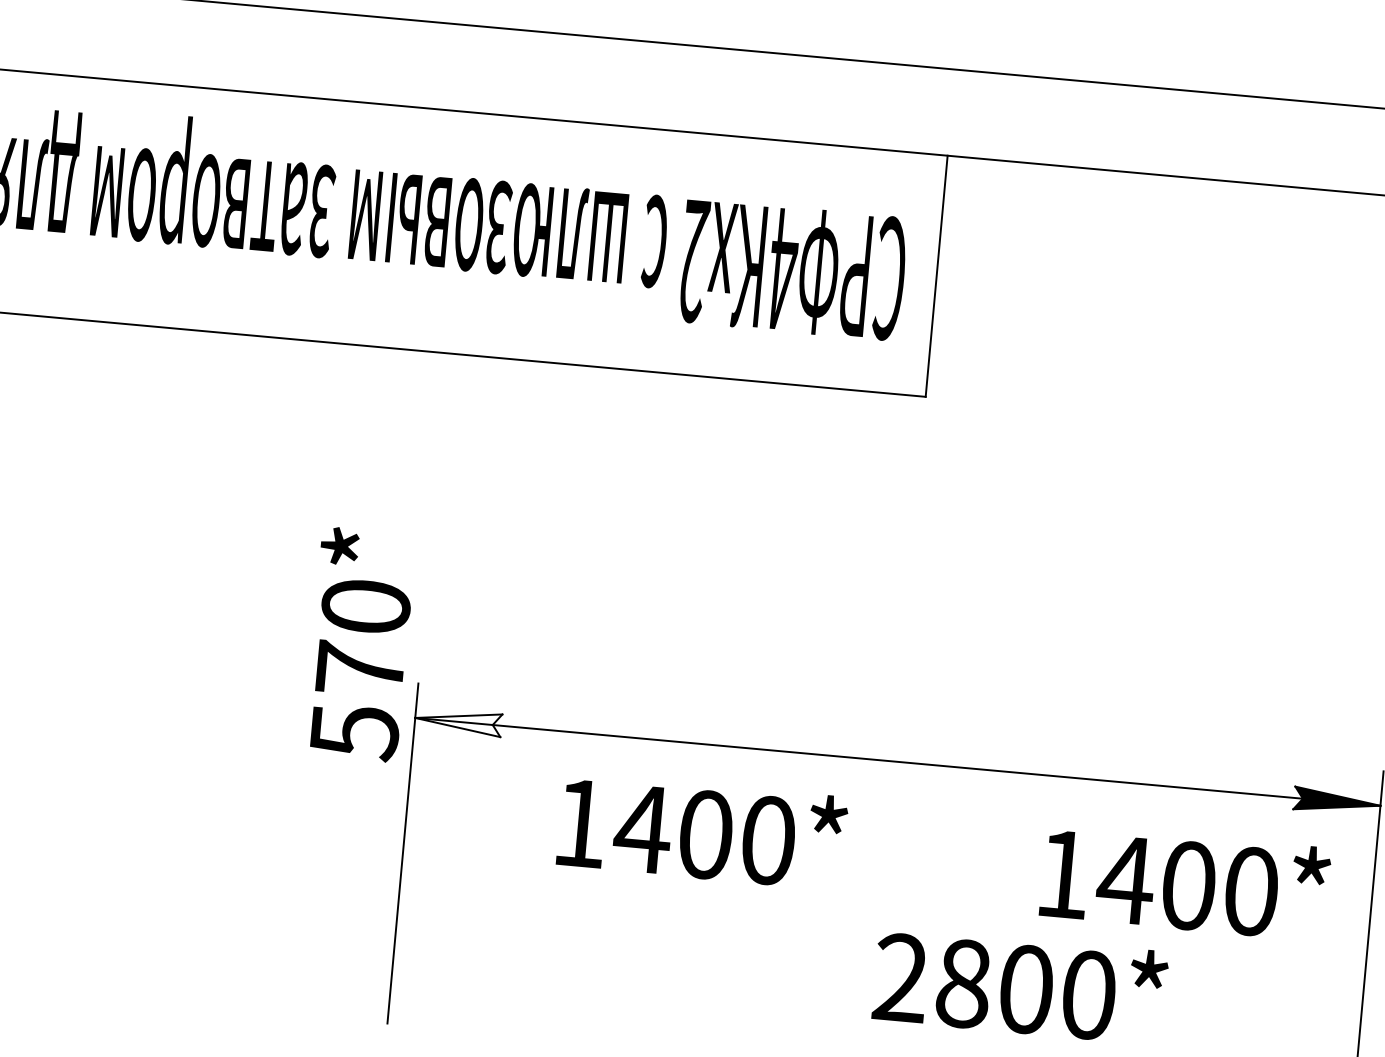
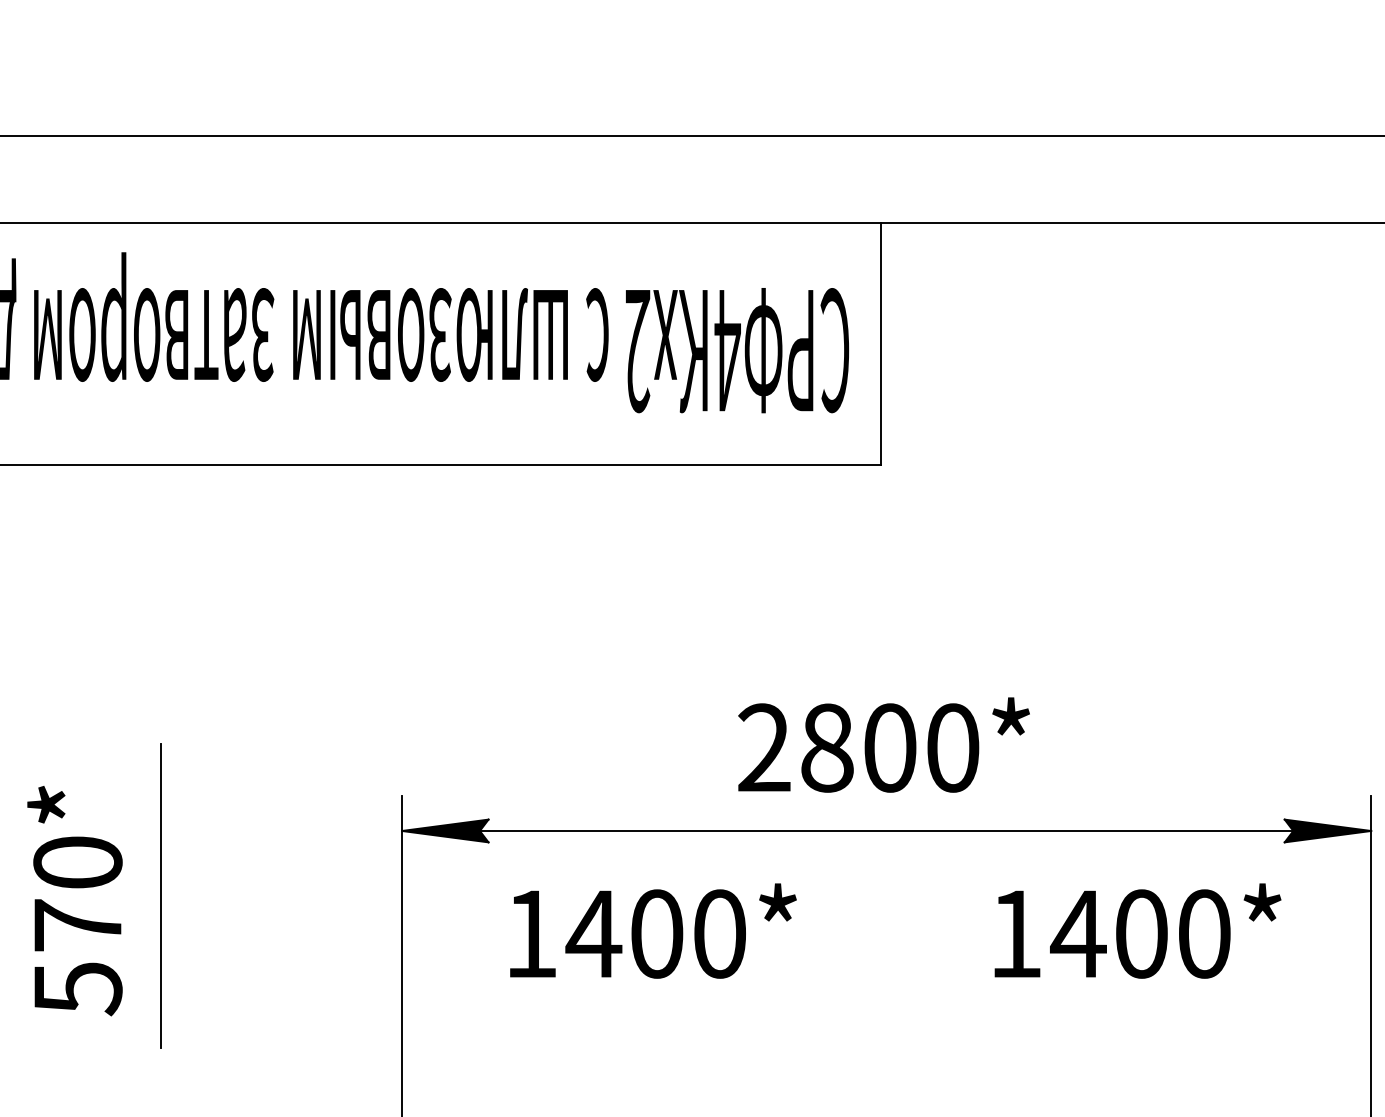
text: (359, 645) -> (74, 901), moved
fill: (458, 721) -> (445, 830), added
line: (168, 761) -> (160, 896), added
text: (702, 830) -> (653, 930), moved
text: (1185, 881) -> (1137, 930), moved
text: (1019, 985) -> (883, 744), moved

